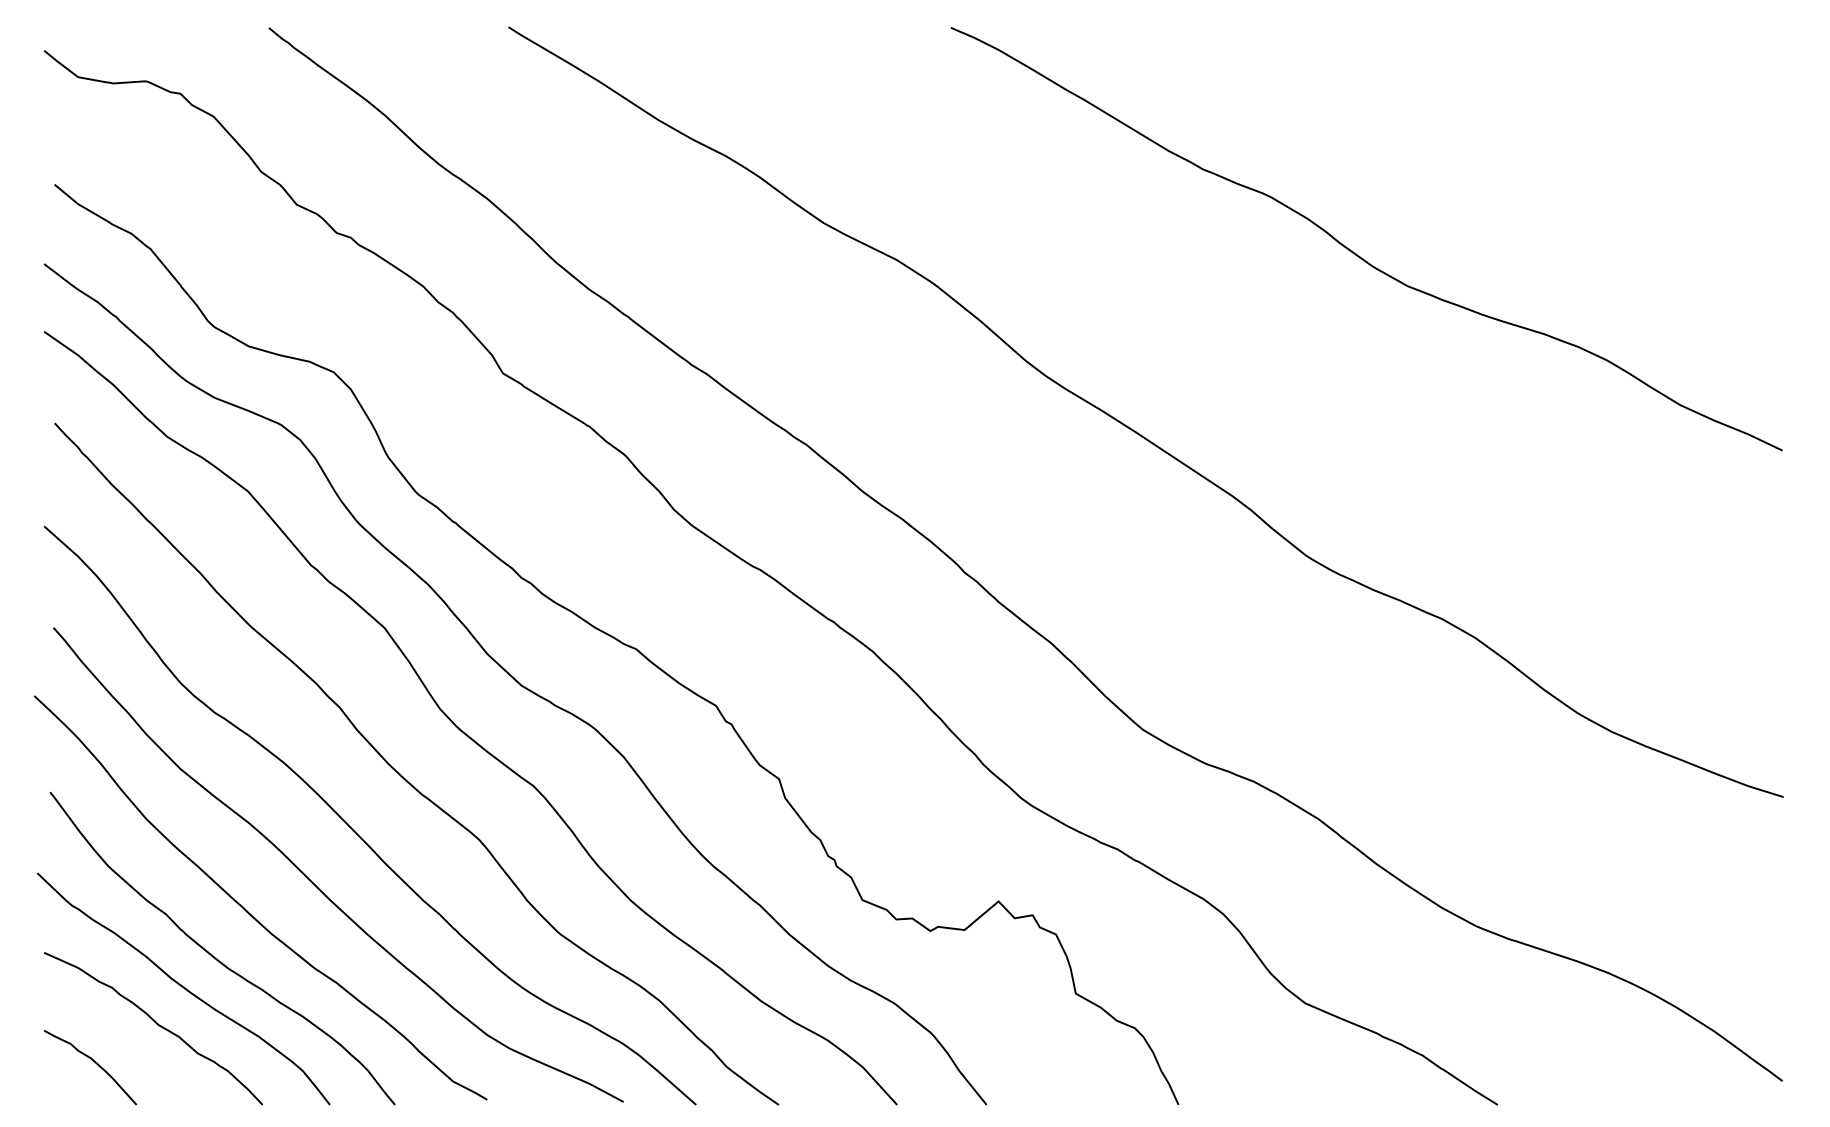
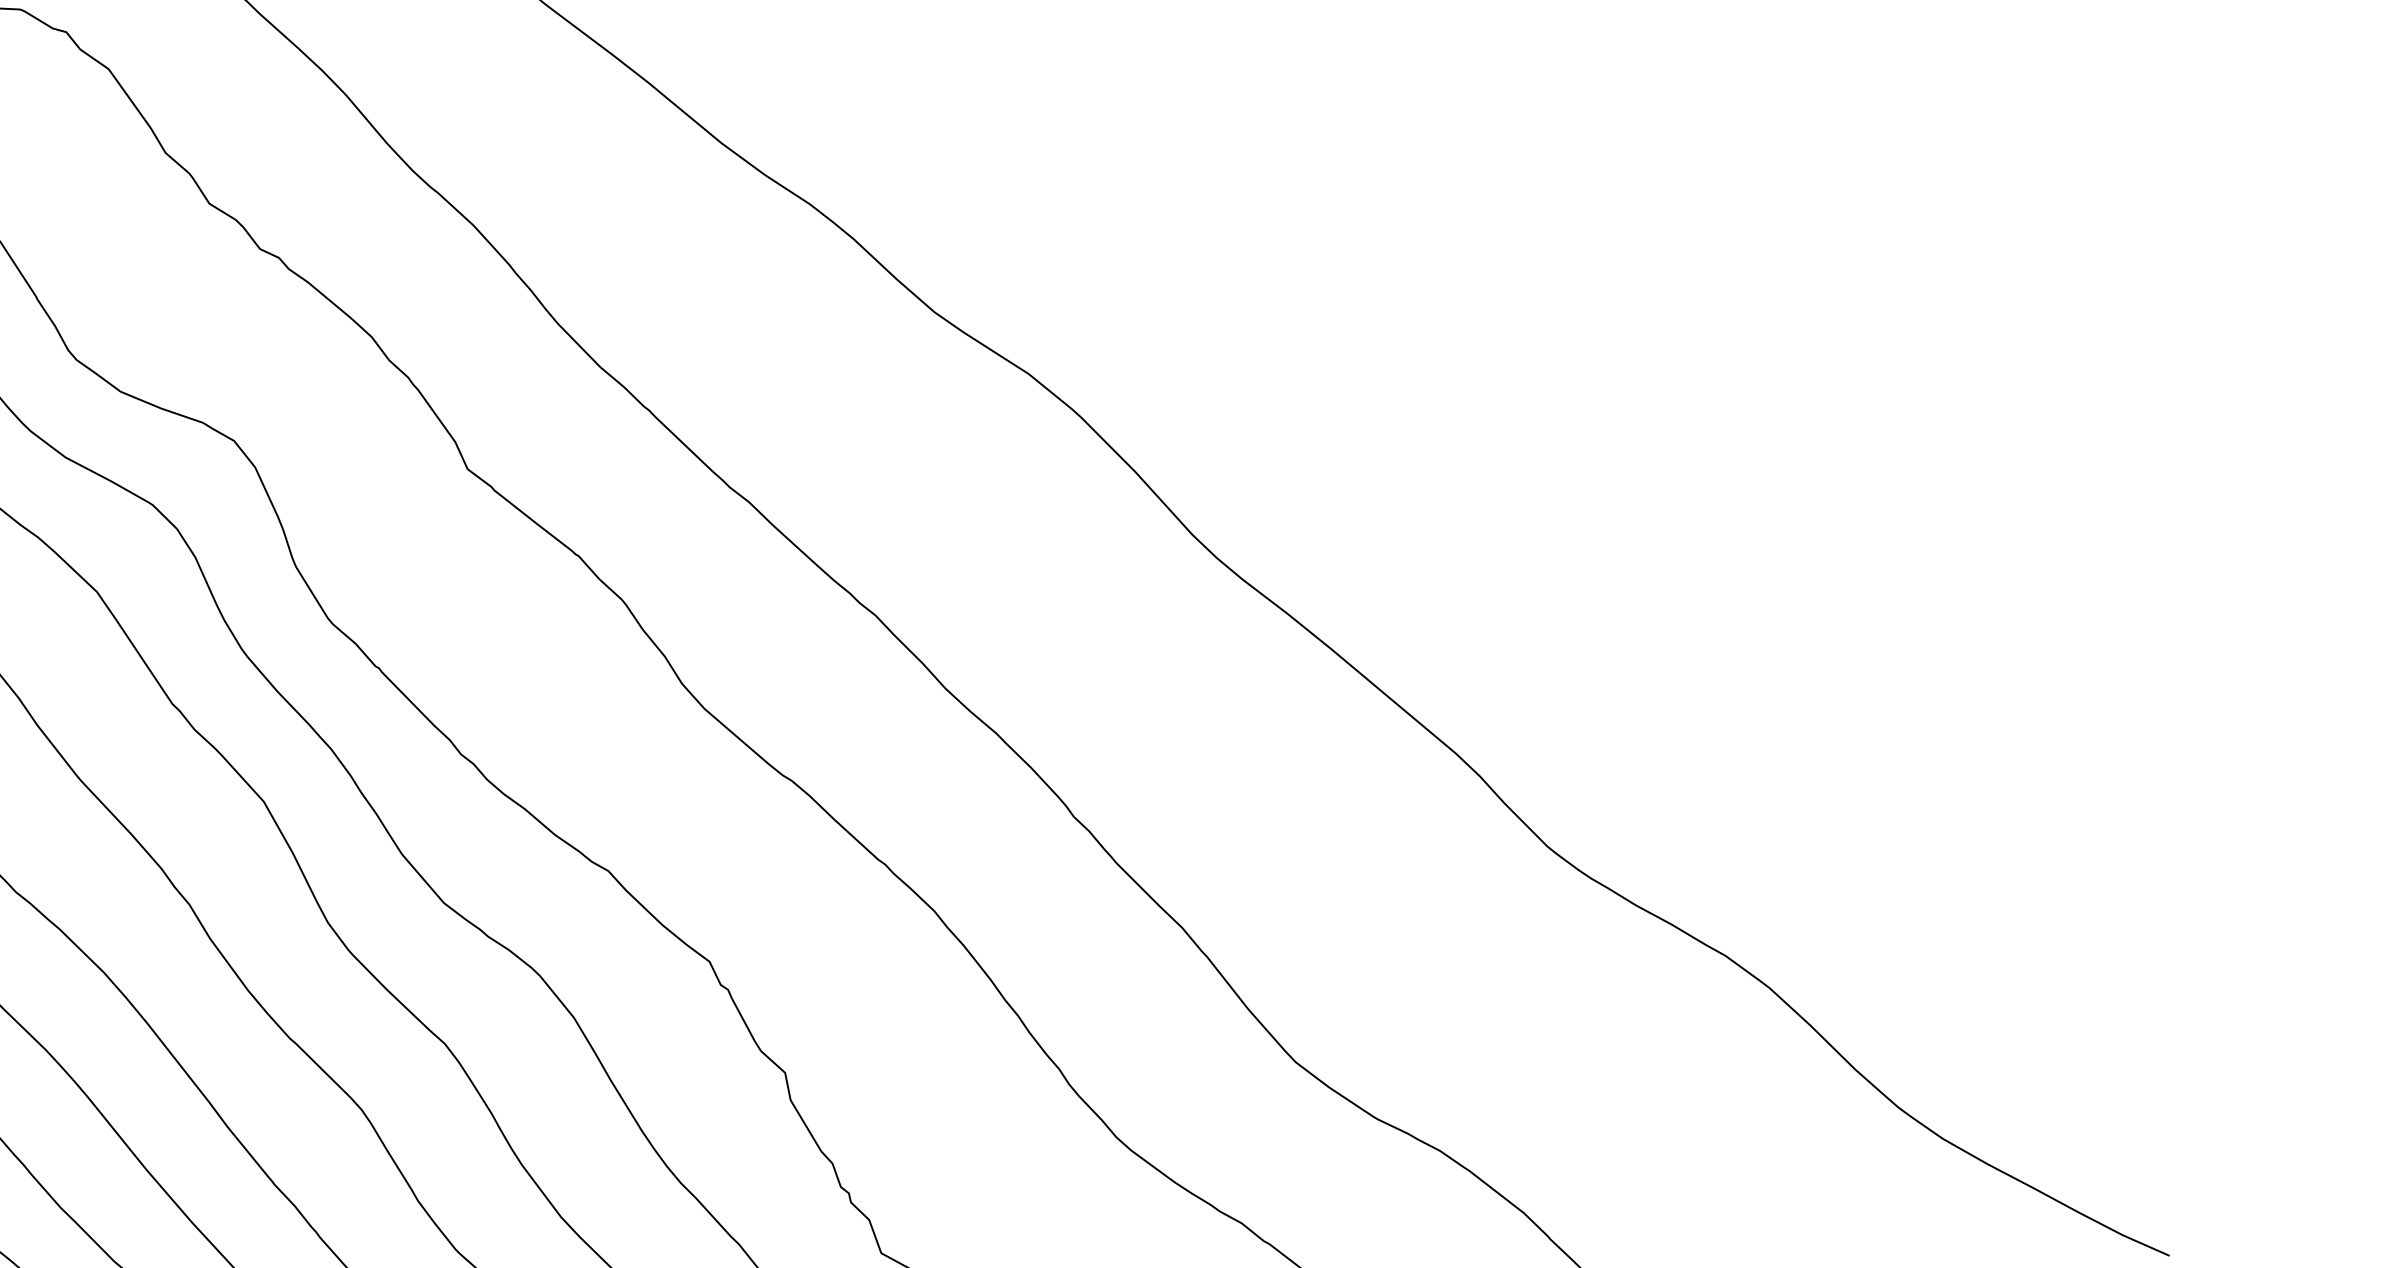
curve: (1356, 253) -> (1665, 437), removed

